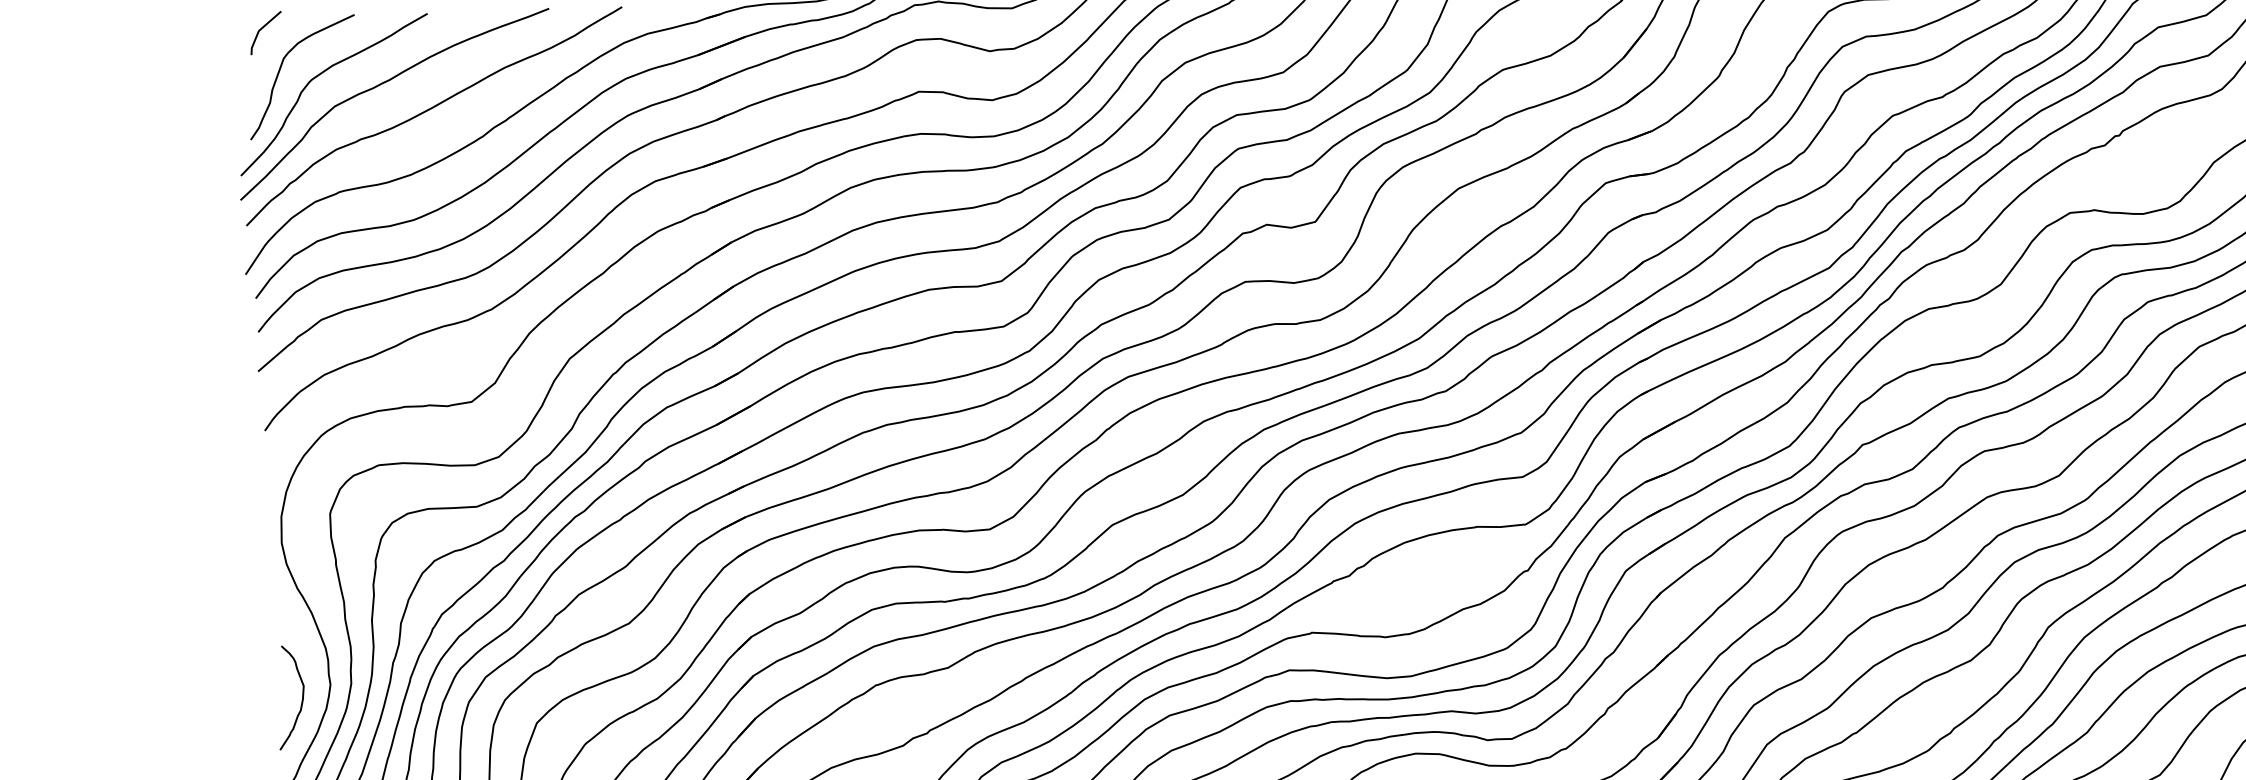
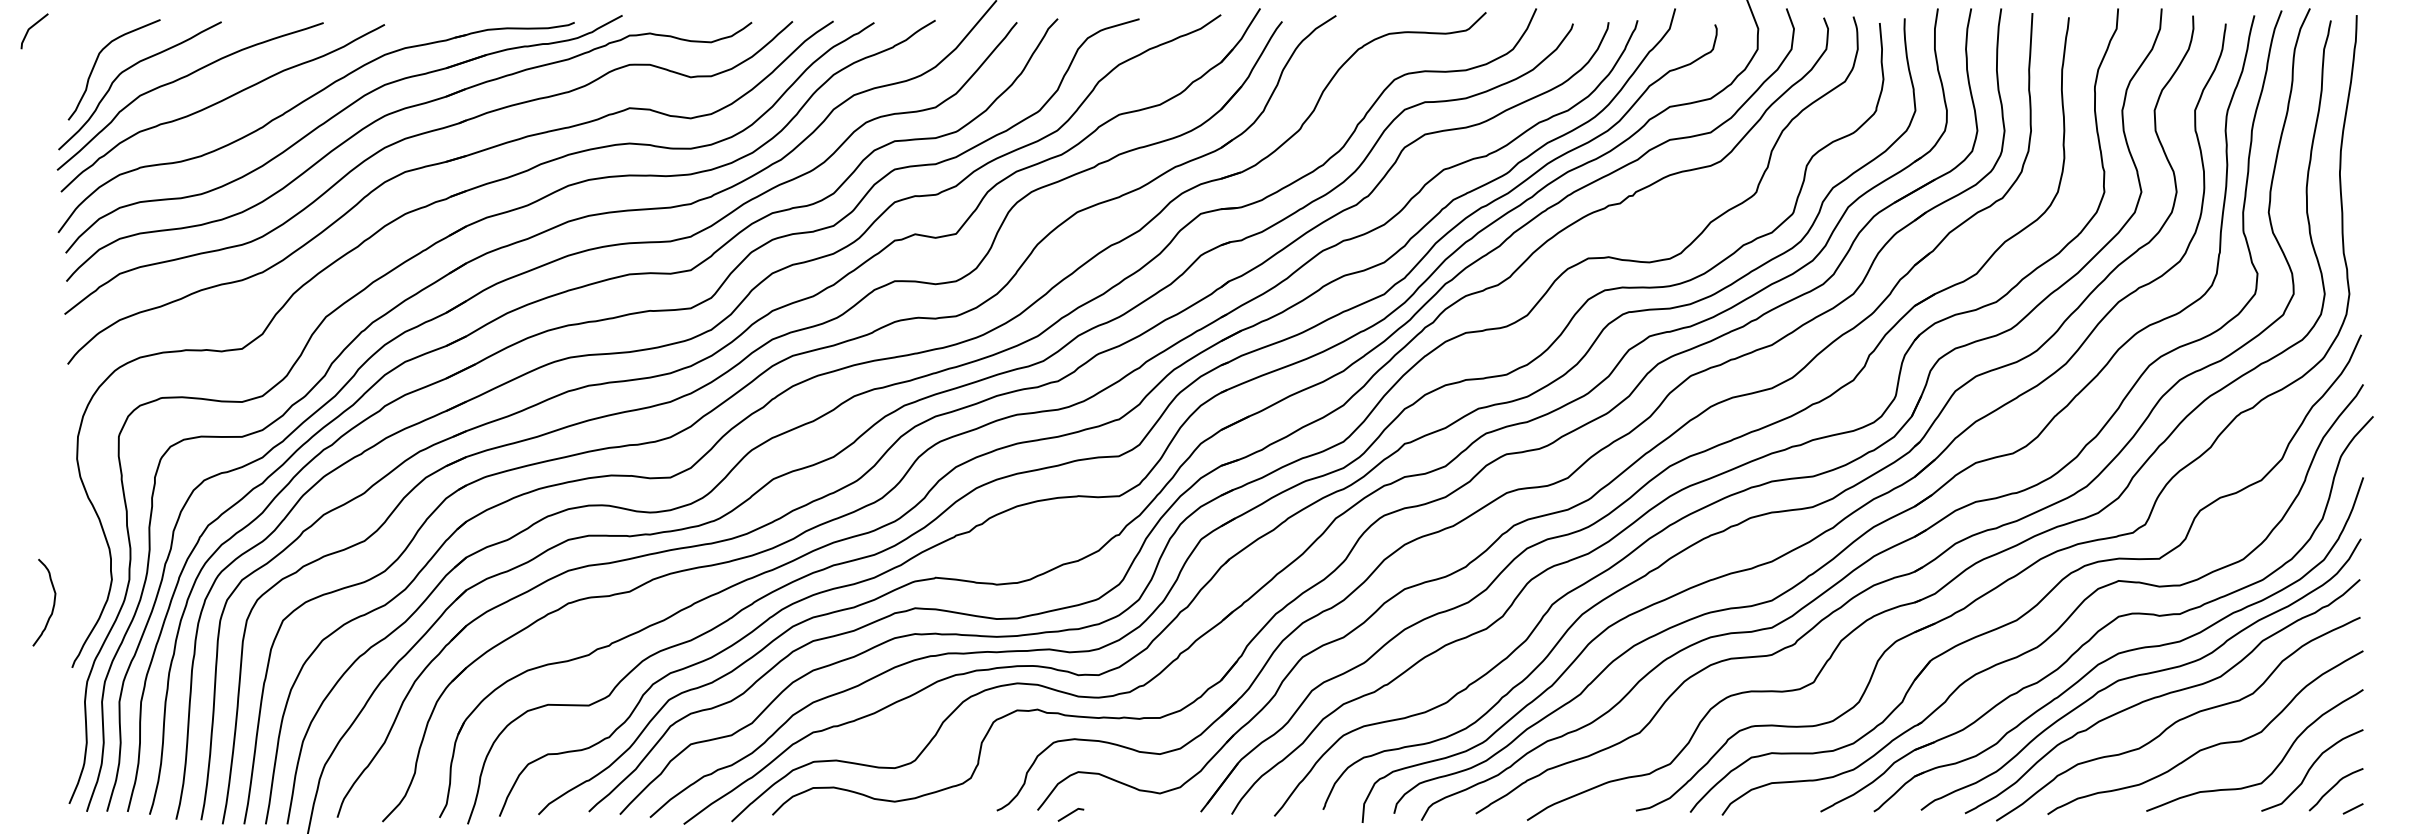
line: (262, 29) -> (31, 28), moved
curve: (300, 701) -> (52, 606), moved

